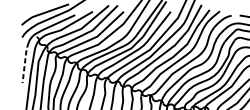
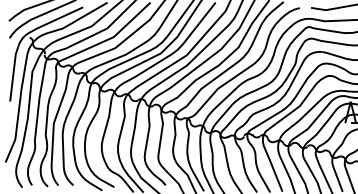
line: (24, 62) -> (13, 73), dashed -> solid

